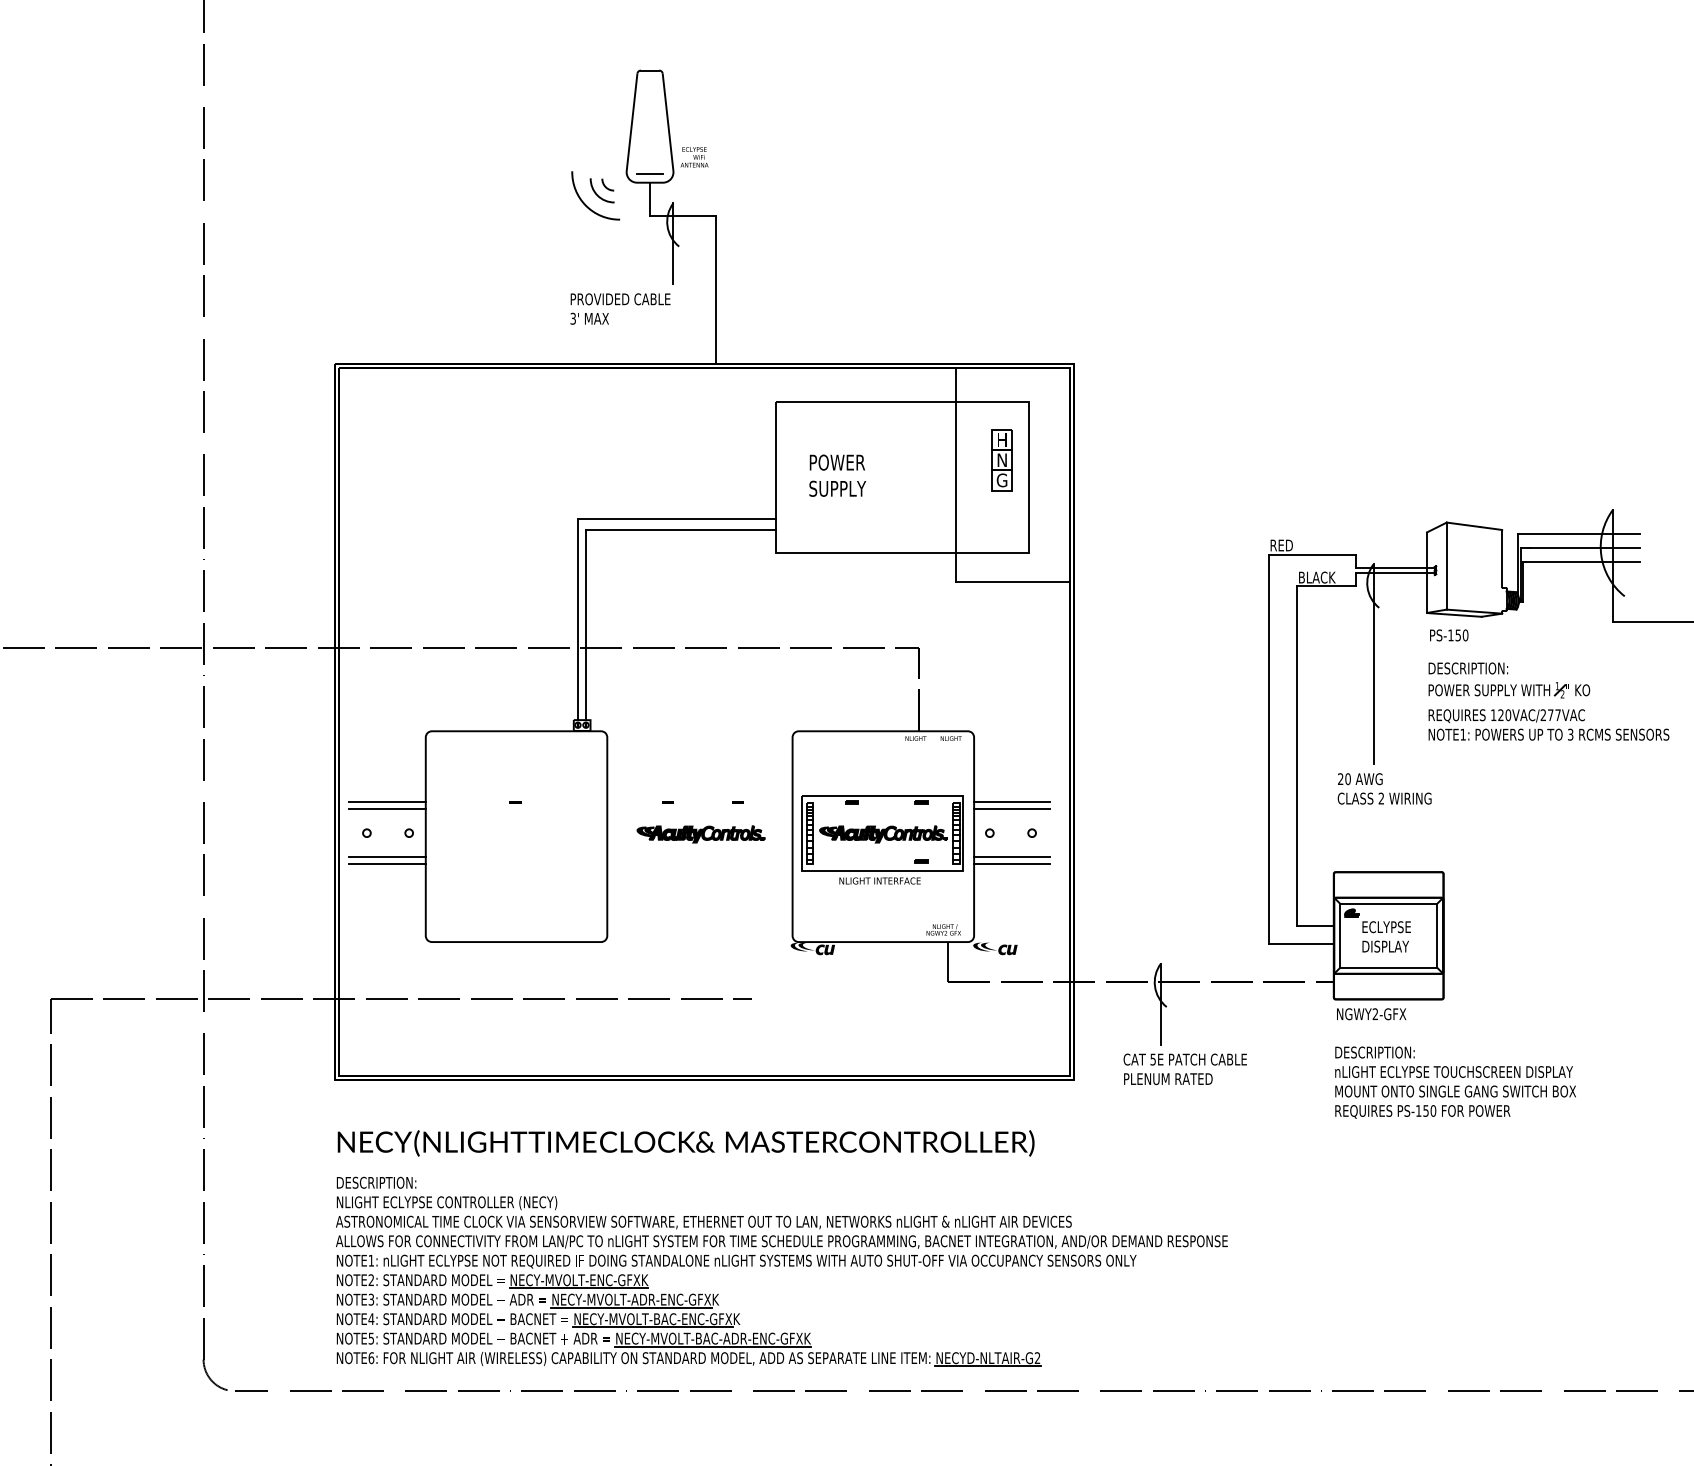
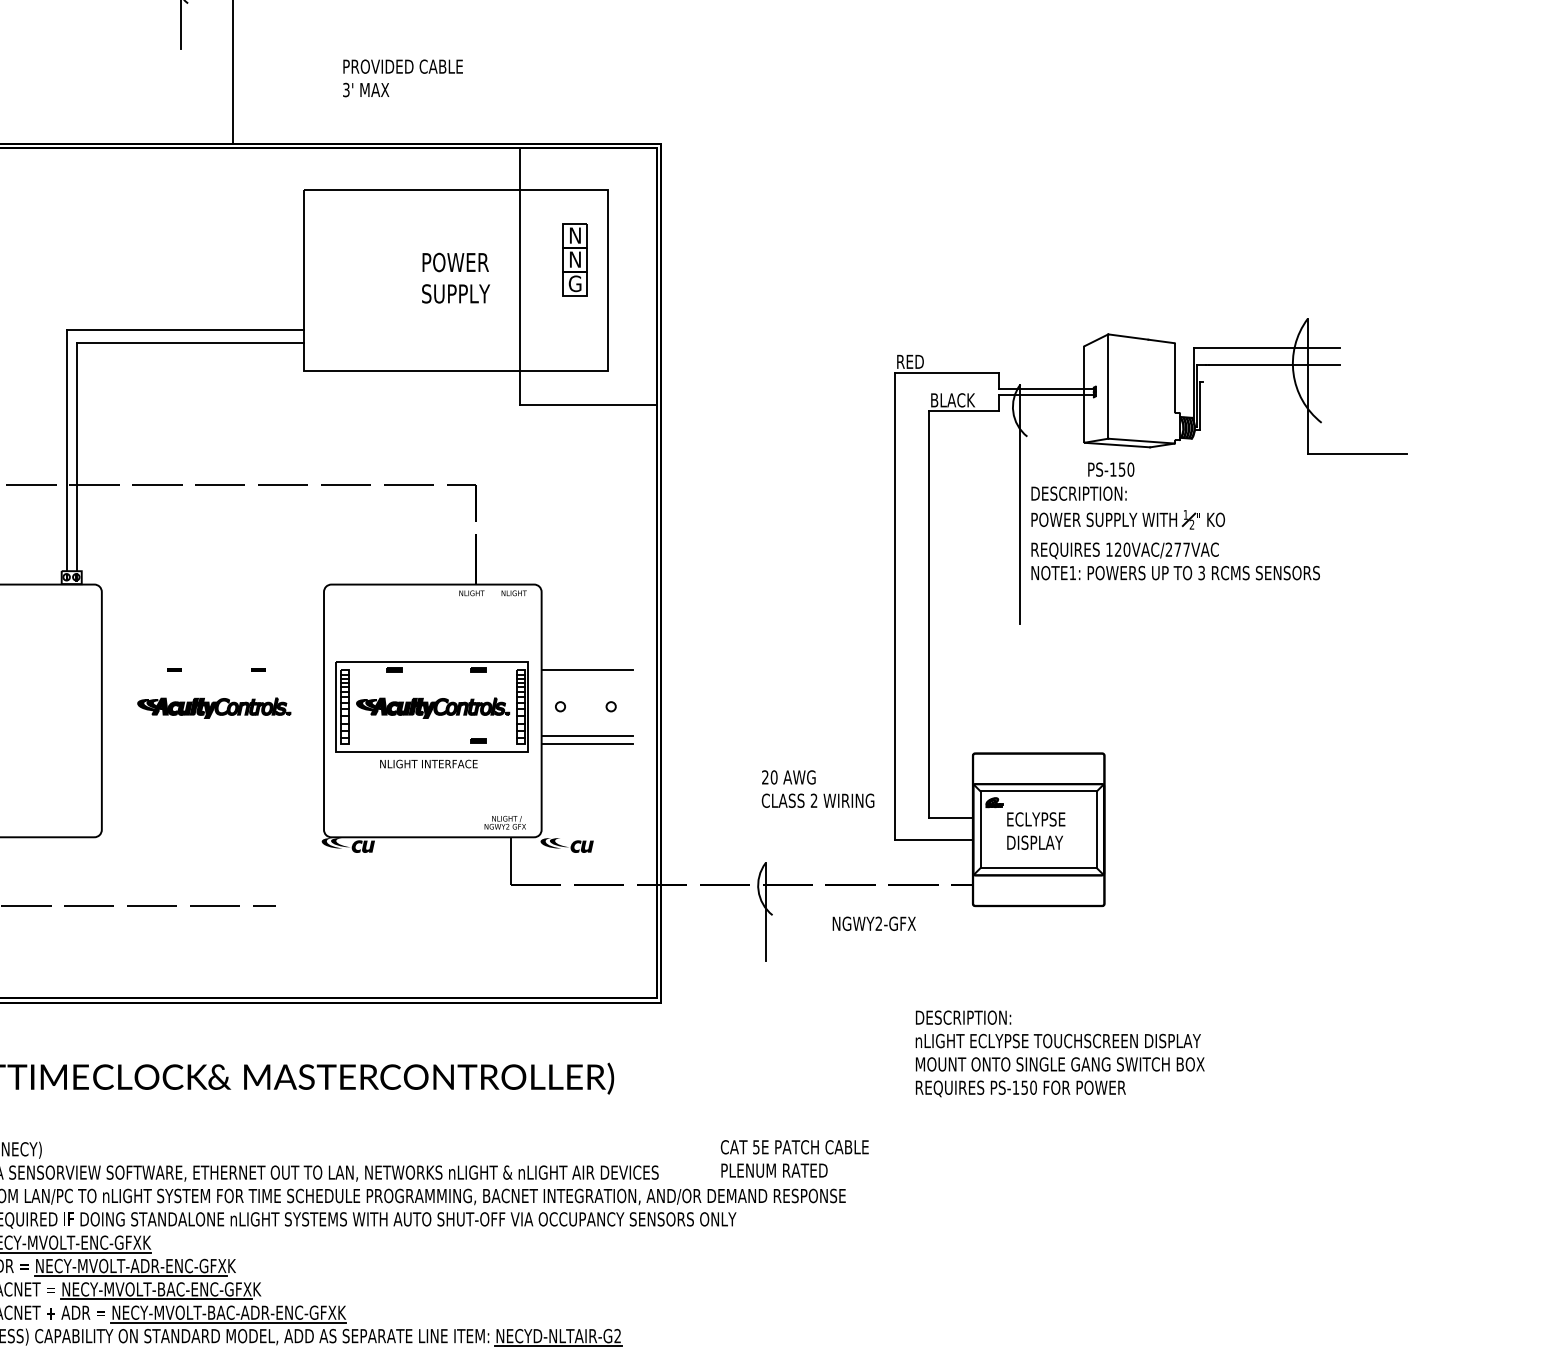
text: (620, 308) -> (403, 77), moved
text: (1001, 439) -> (574, 234), H -> N
text: (837, 475) -> (455, 277), moved
line: (1582, 562) -> (1271, 382), removed
part: (1548, 701) -> (1175, 533), moved
text: (1384, 788) -> (817, 788), moved
line: (1012, 809) -> (587, 678), removed
text: (1371, 1014) -> (874, 924), moved
text: (1184, 1069) -> (793, 1159), moved
text: (1455, 1082) -> (1060, 1053), moved

